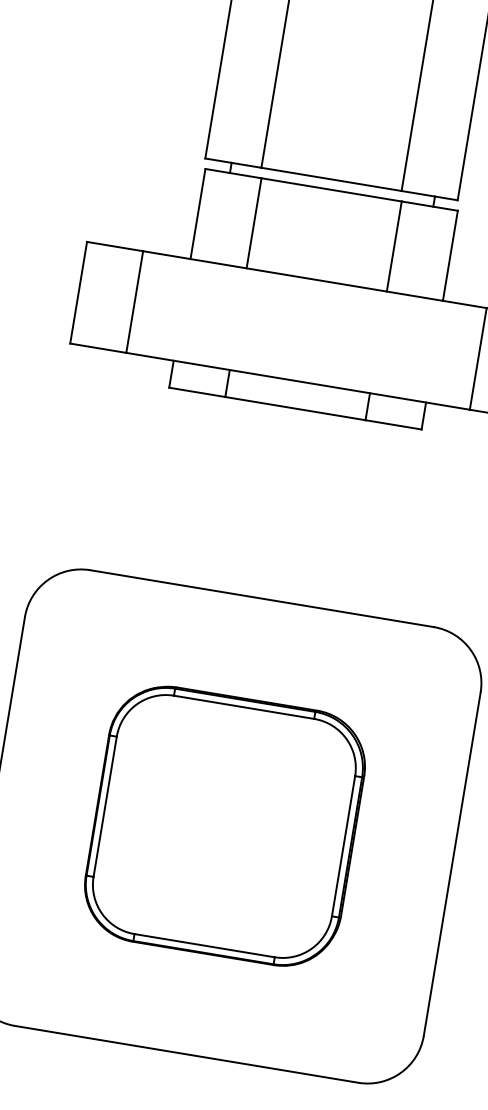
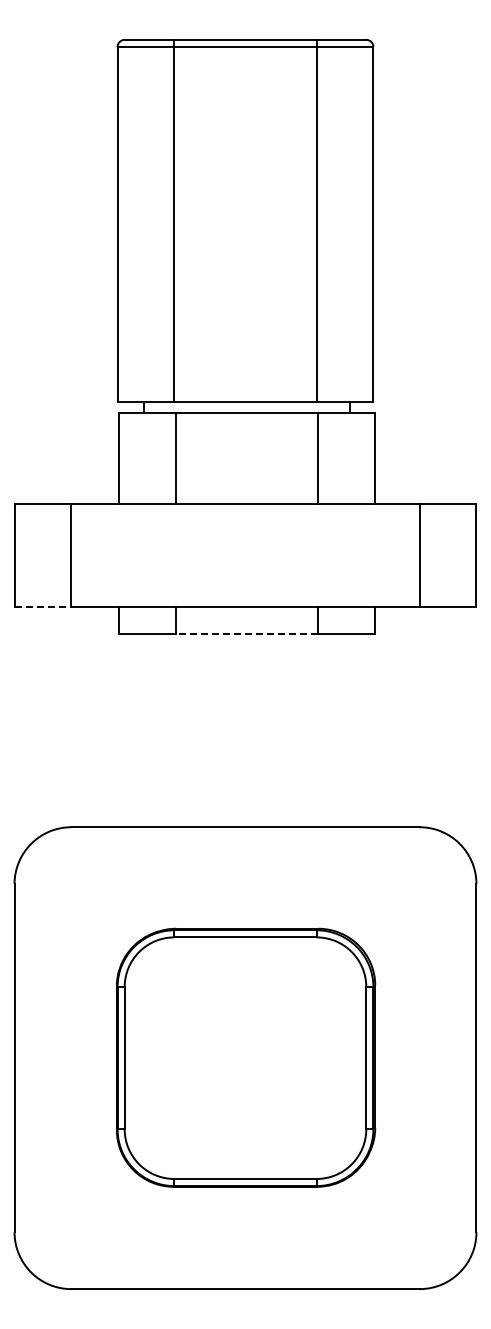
line: (98, 347) -> (43, 606), solid -> dashed
line: (294, 408) -> (246, 634), solid -> dashed

